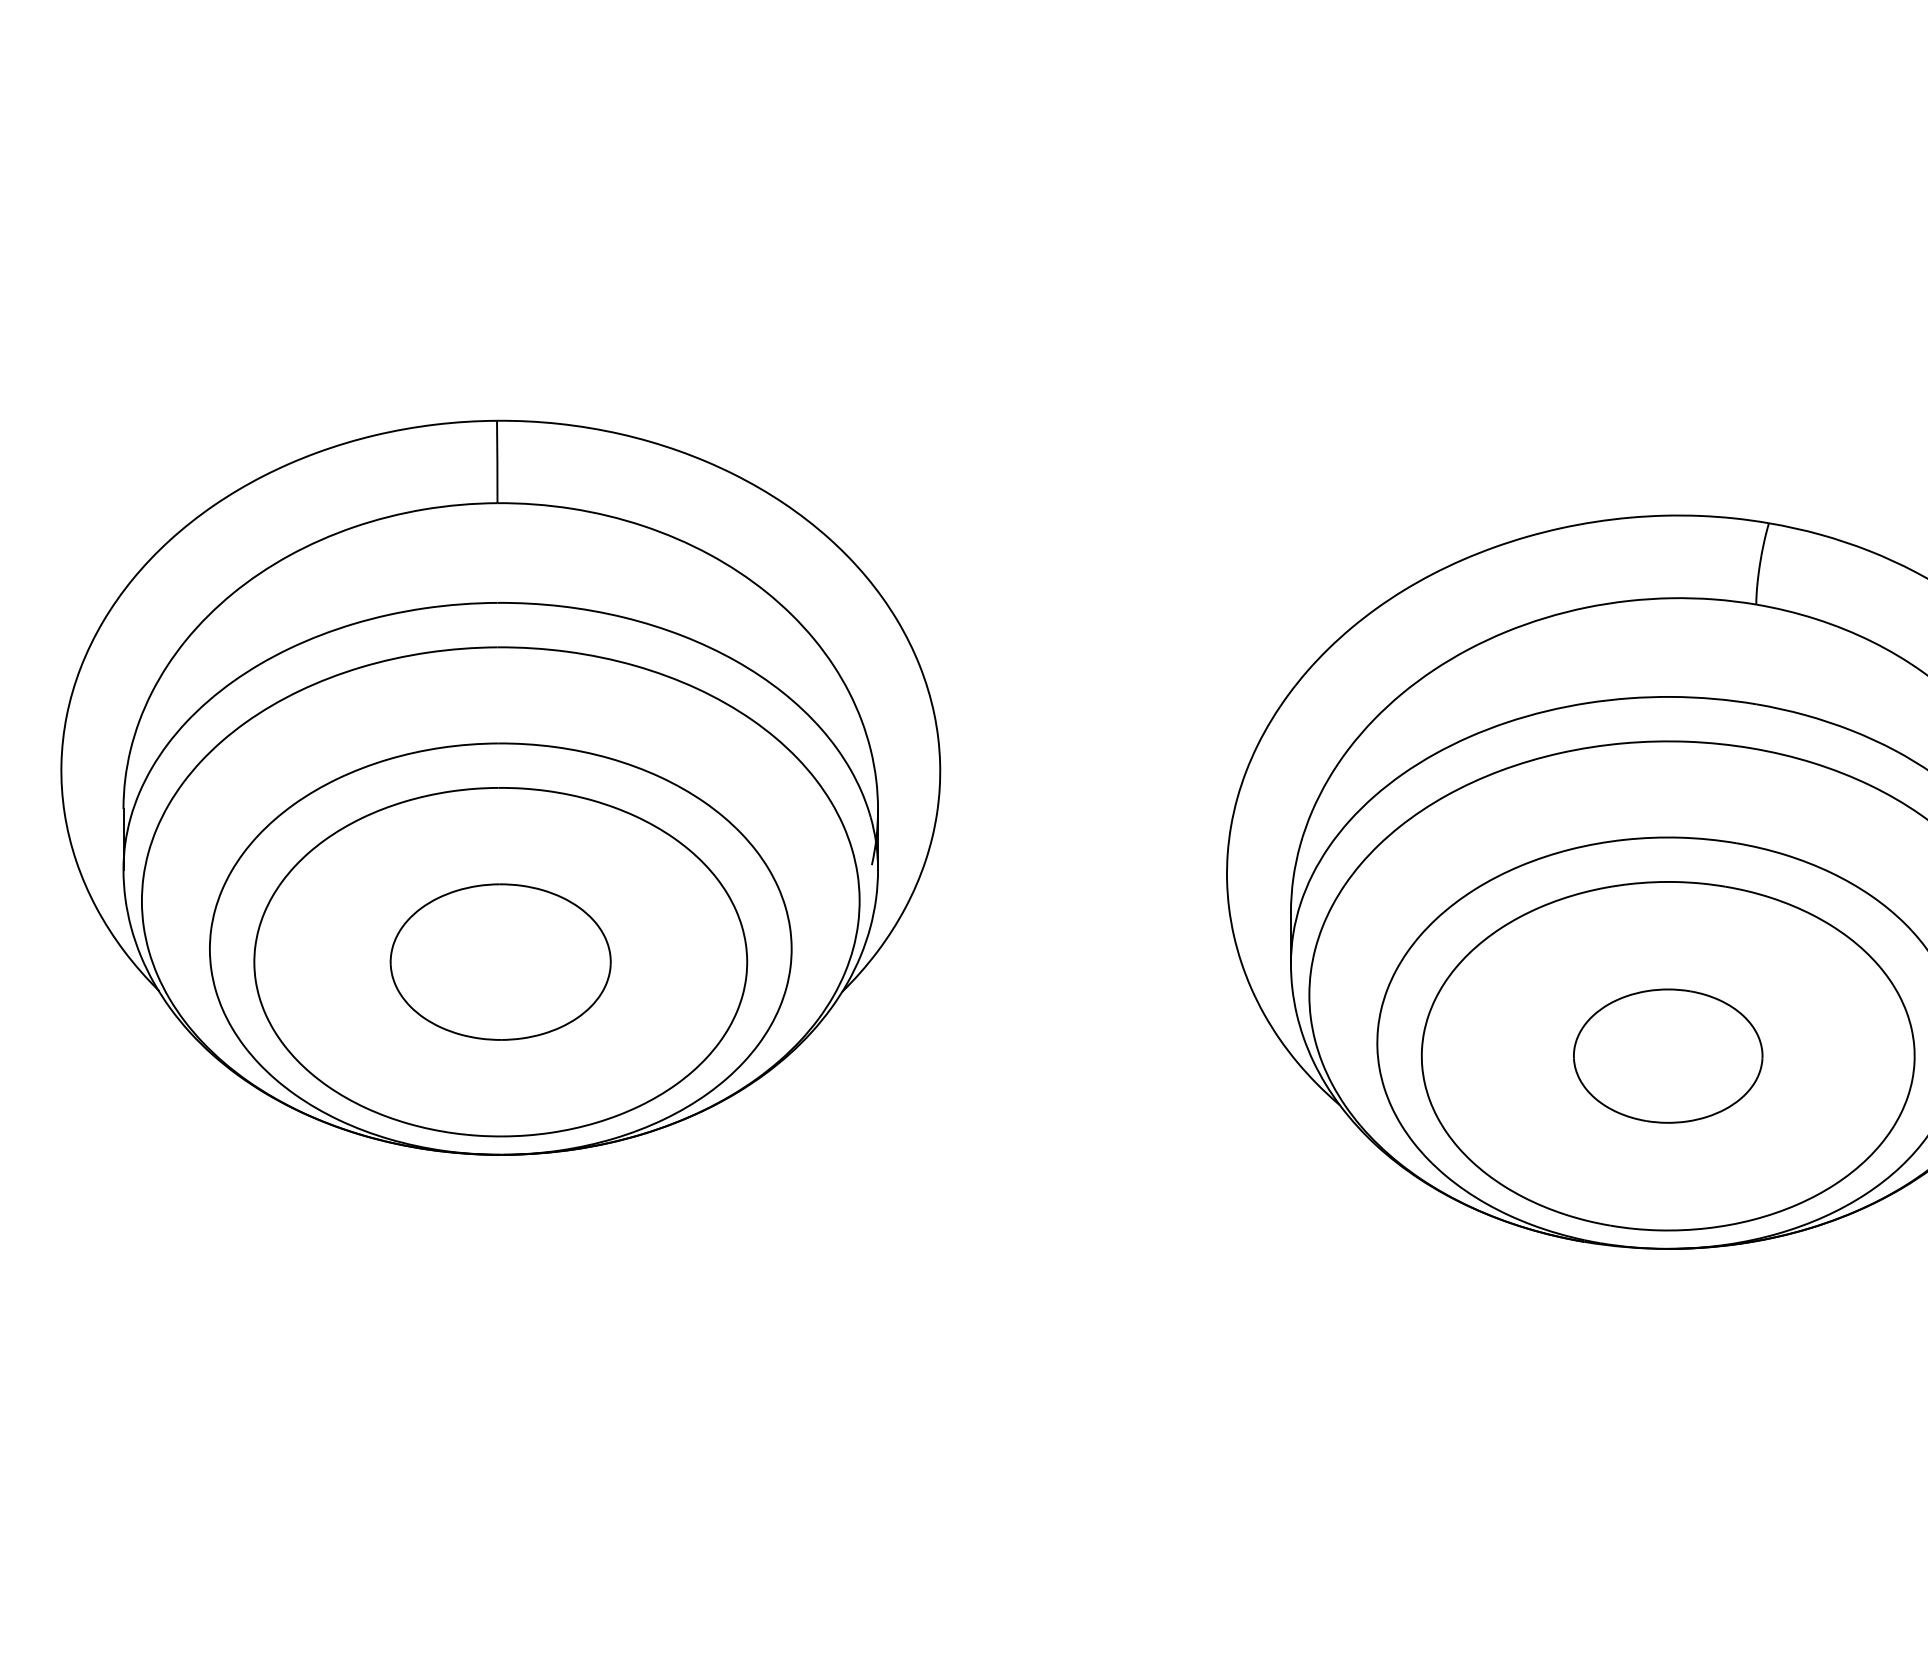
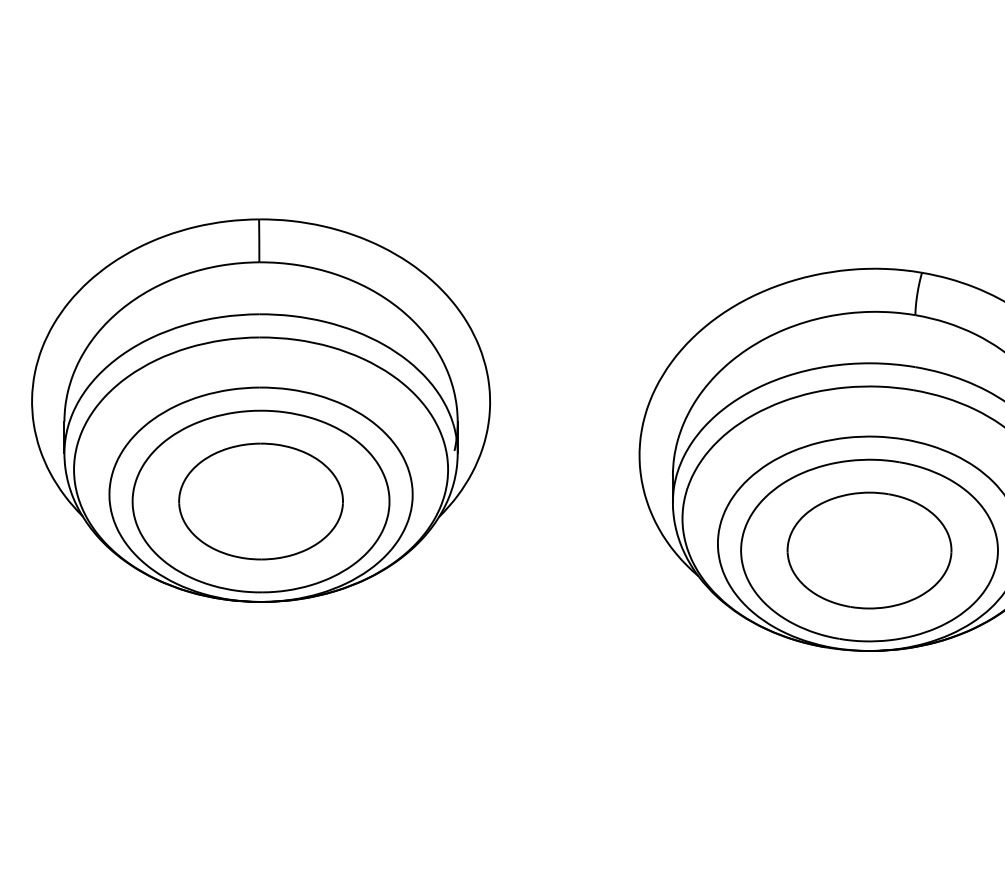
part: (499, 962) -> (260, 501), size x1.43
part: (1668, 1056) -> (869, 550), size x1.67

